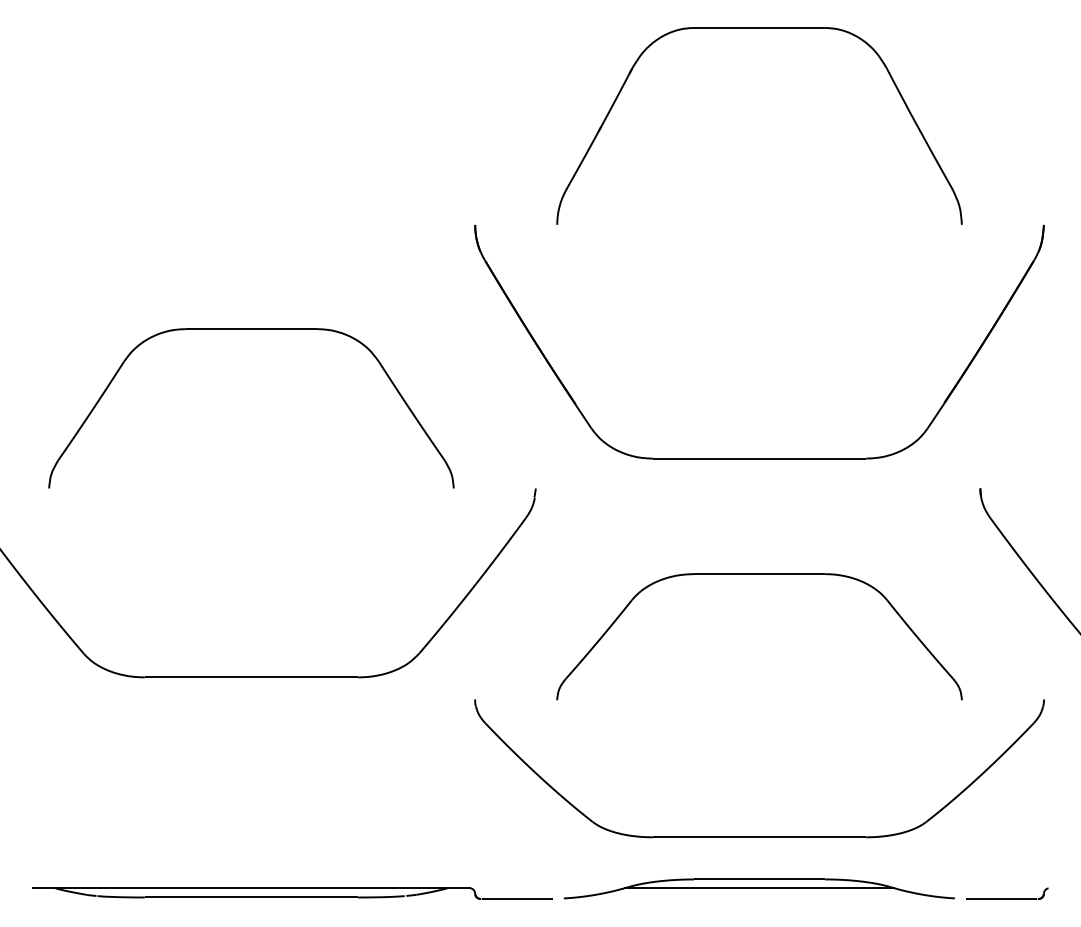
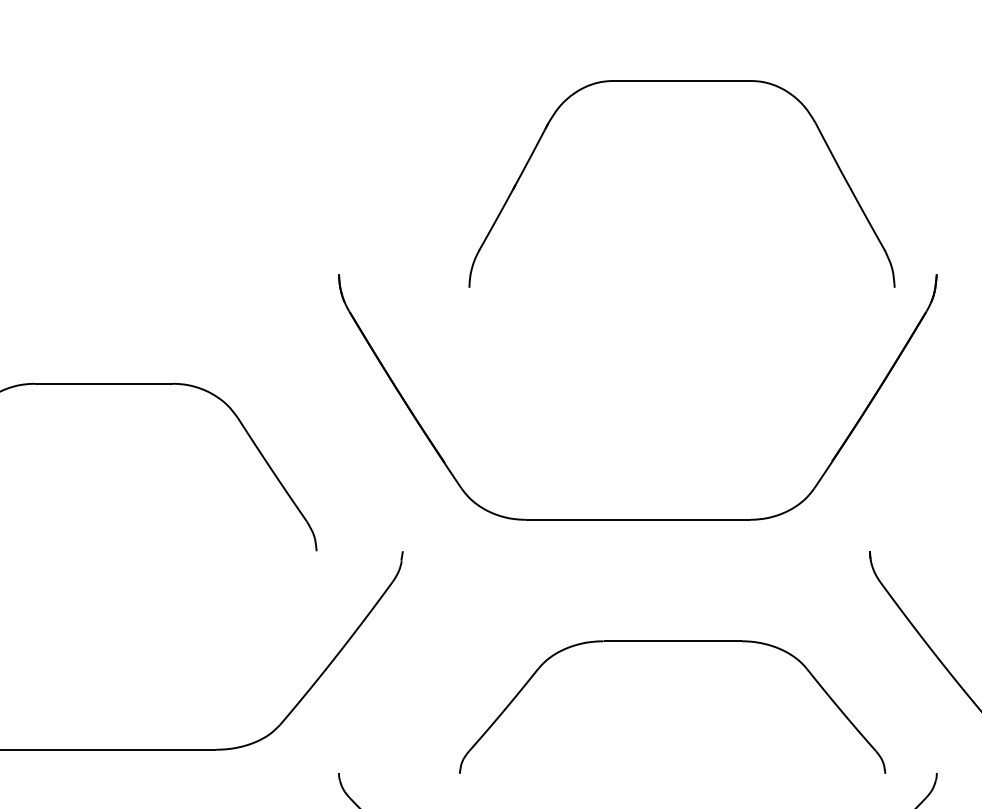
part: (759, 28) -> (682, 81), moved
part: (759, 574) -> (672, 641), moved

